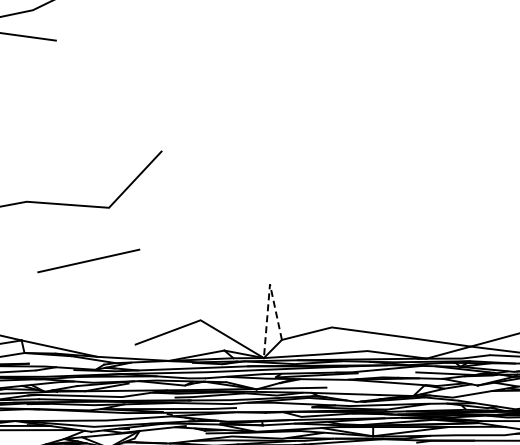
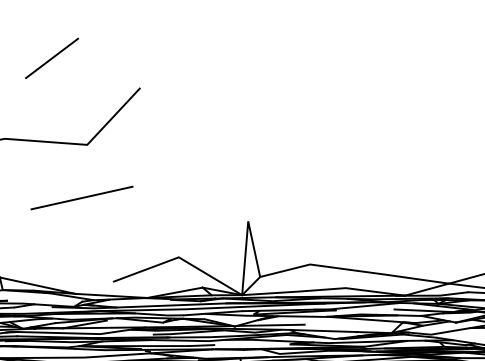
line: (73, 121) -> (51, 58), added
line: (88, 260) -> (81, 197), moved
line: (269, 293) -> (247, 230), dashed -> solid

